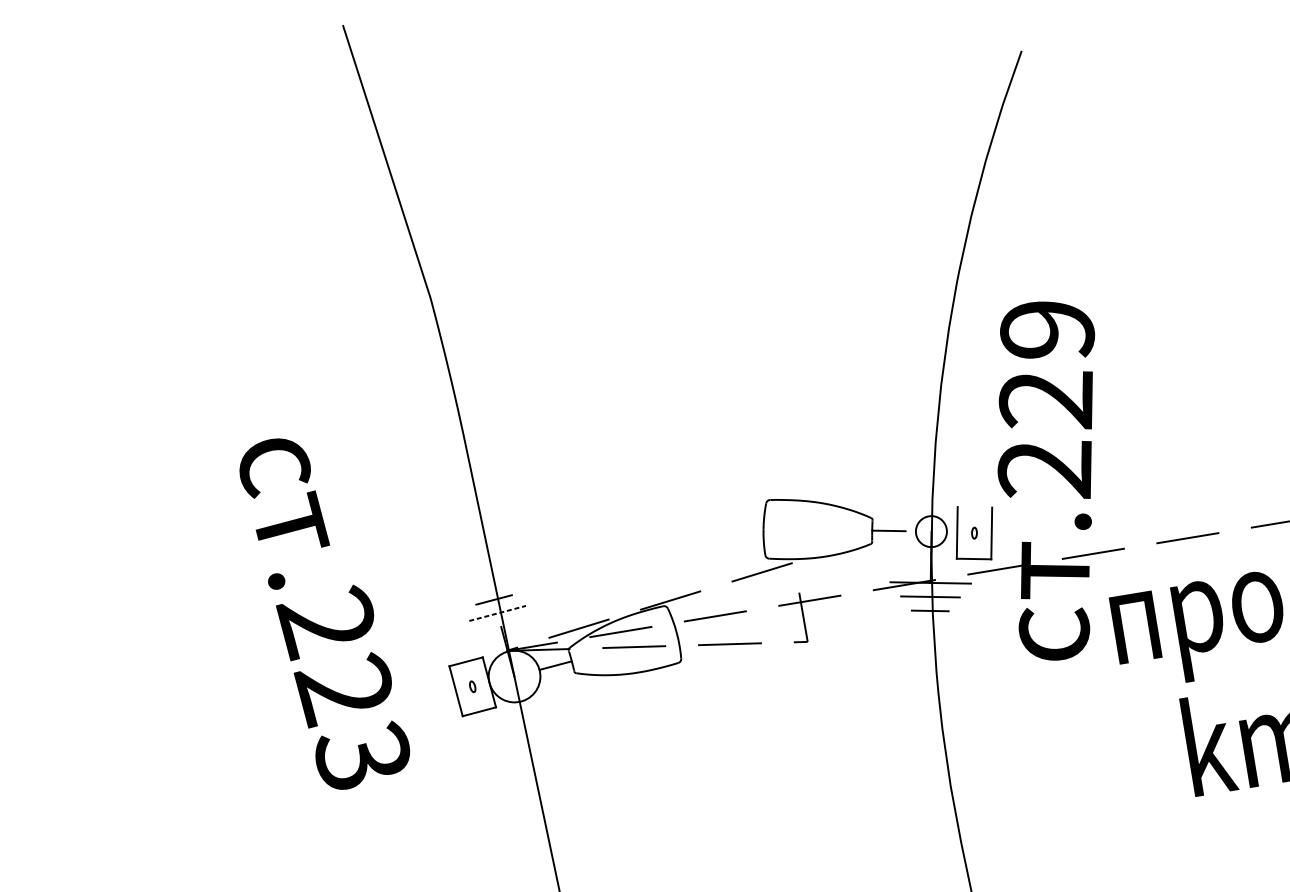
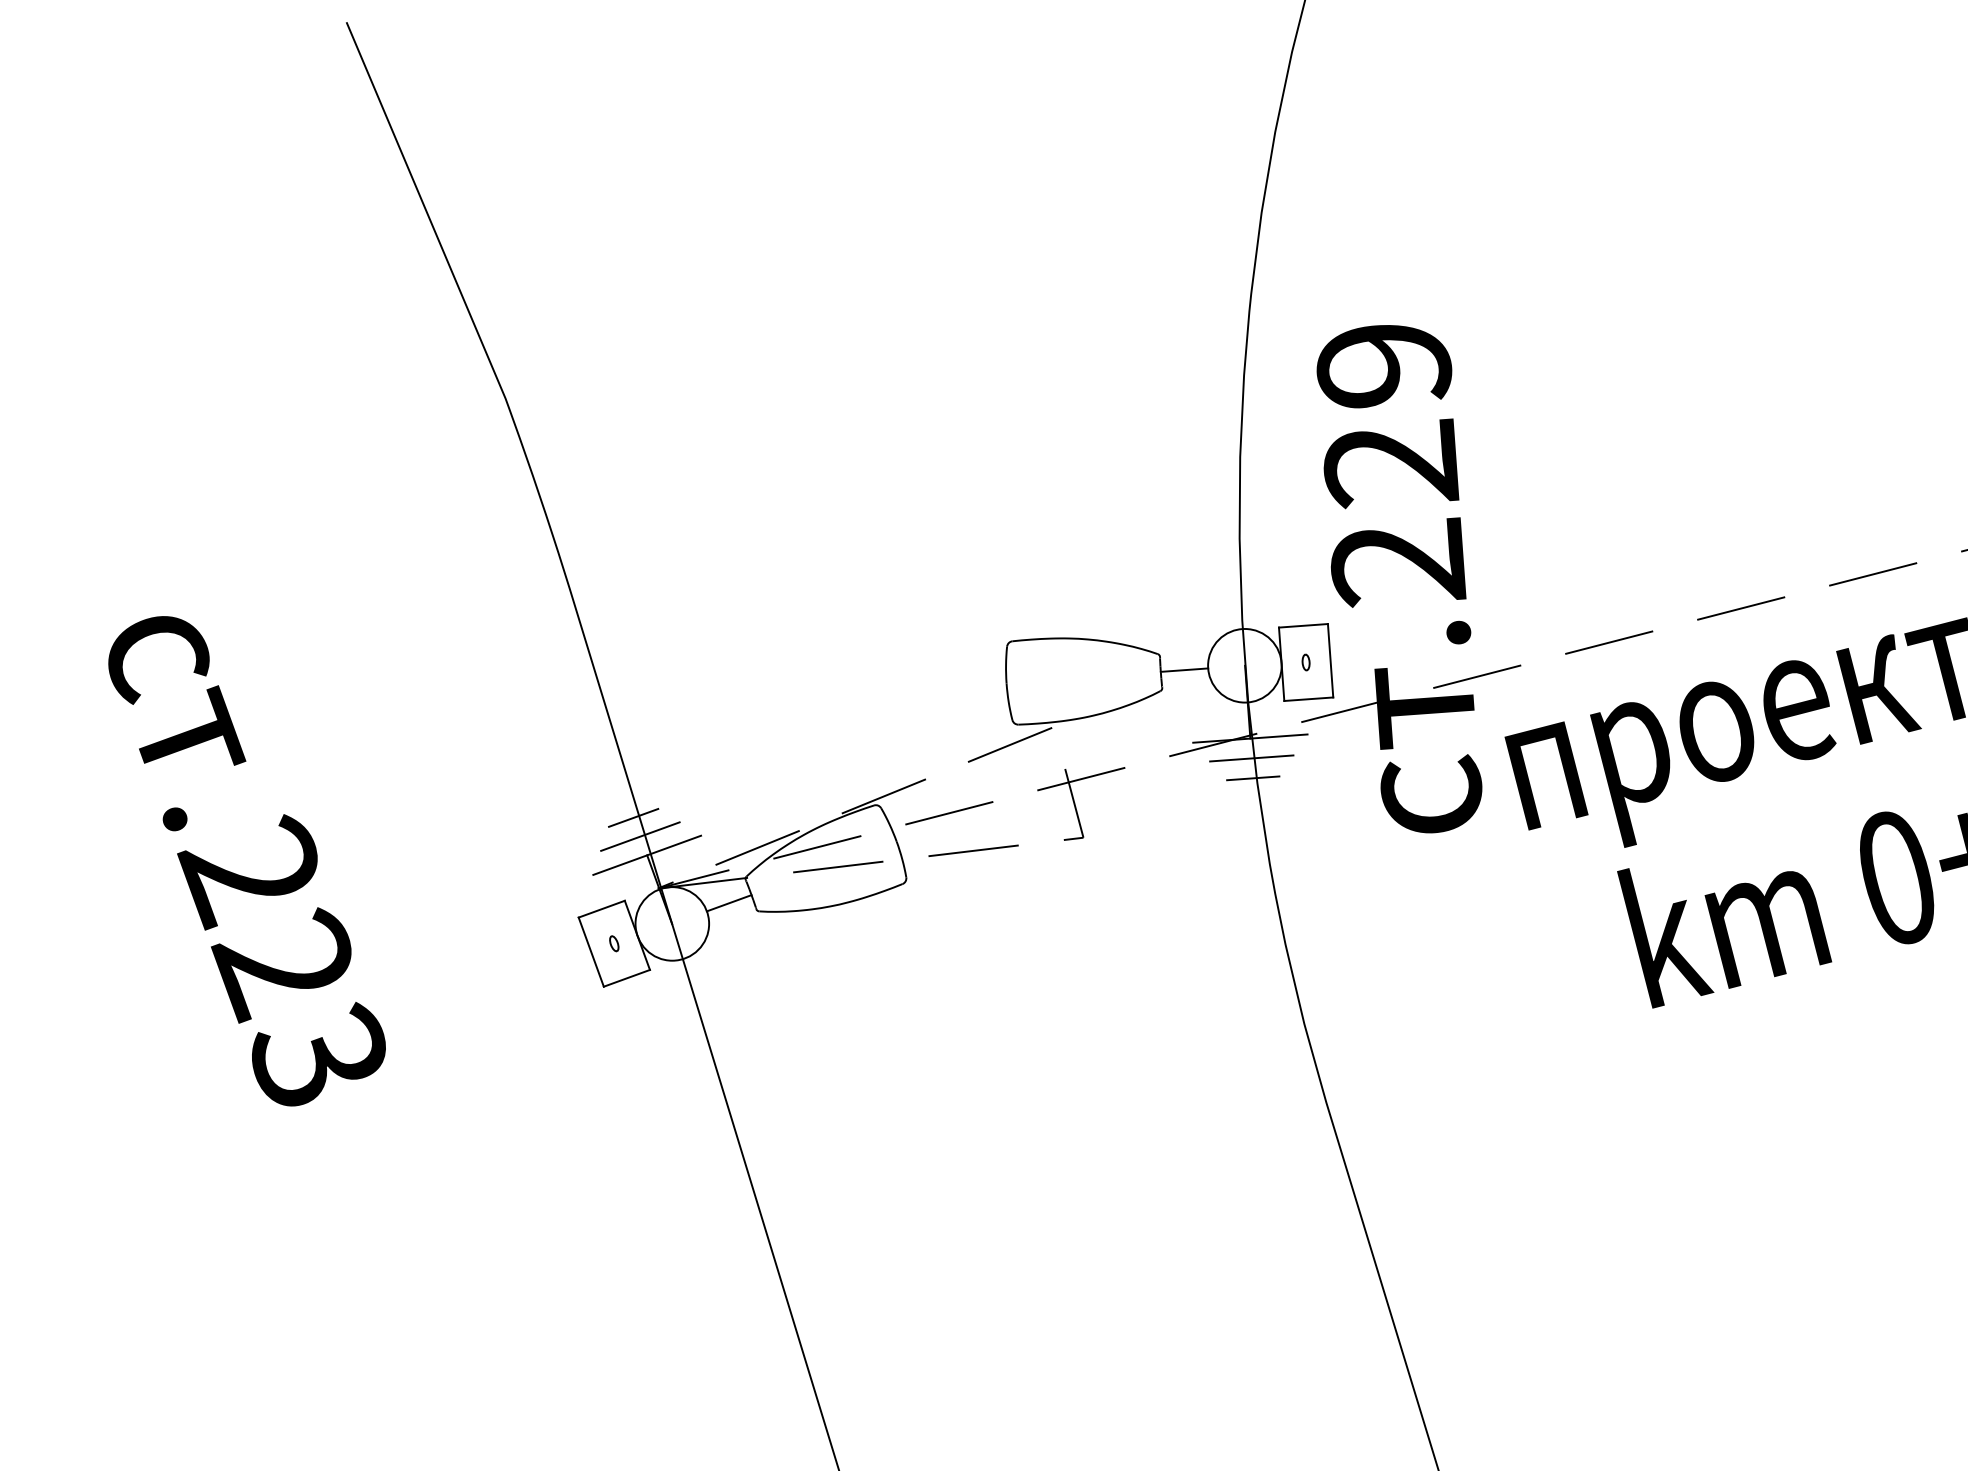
line: (974, 507) -> (1303, 625), added
circle: (931, 531) -> (1244, 665), size x1.67
line: (497, 613) -> (640, 836), dashed -> solid
text: (324, 615) -> (246, 861), moved
line: (501, 626) -> (647, 854), added

